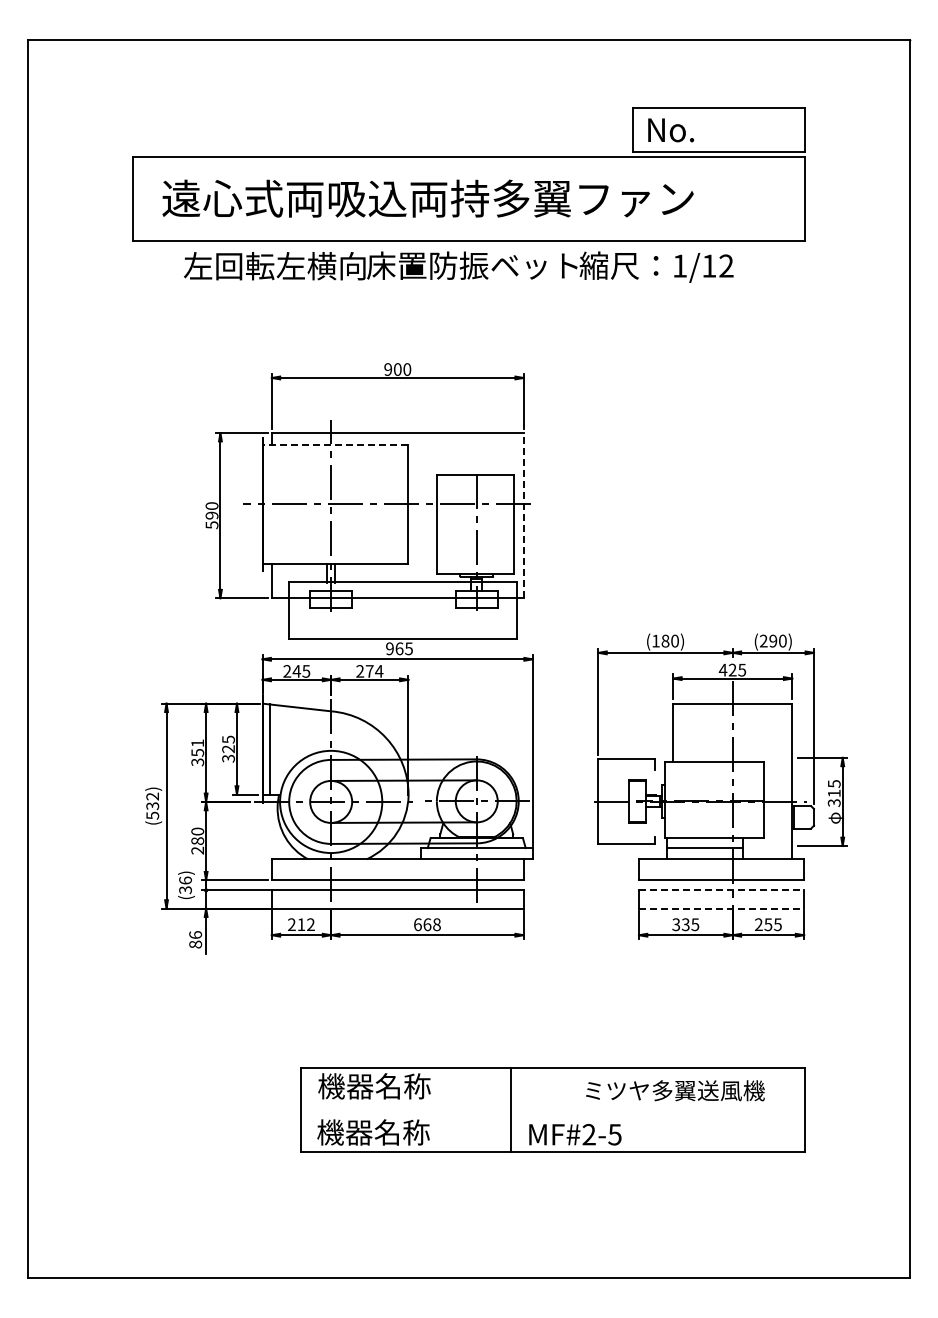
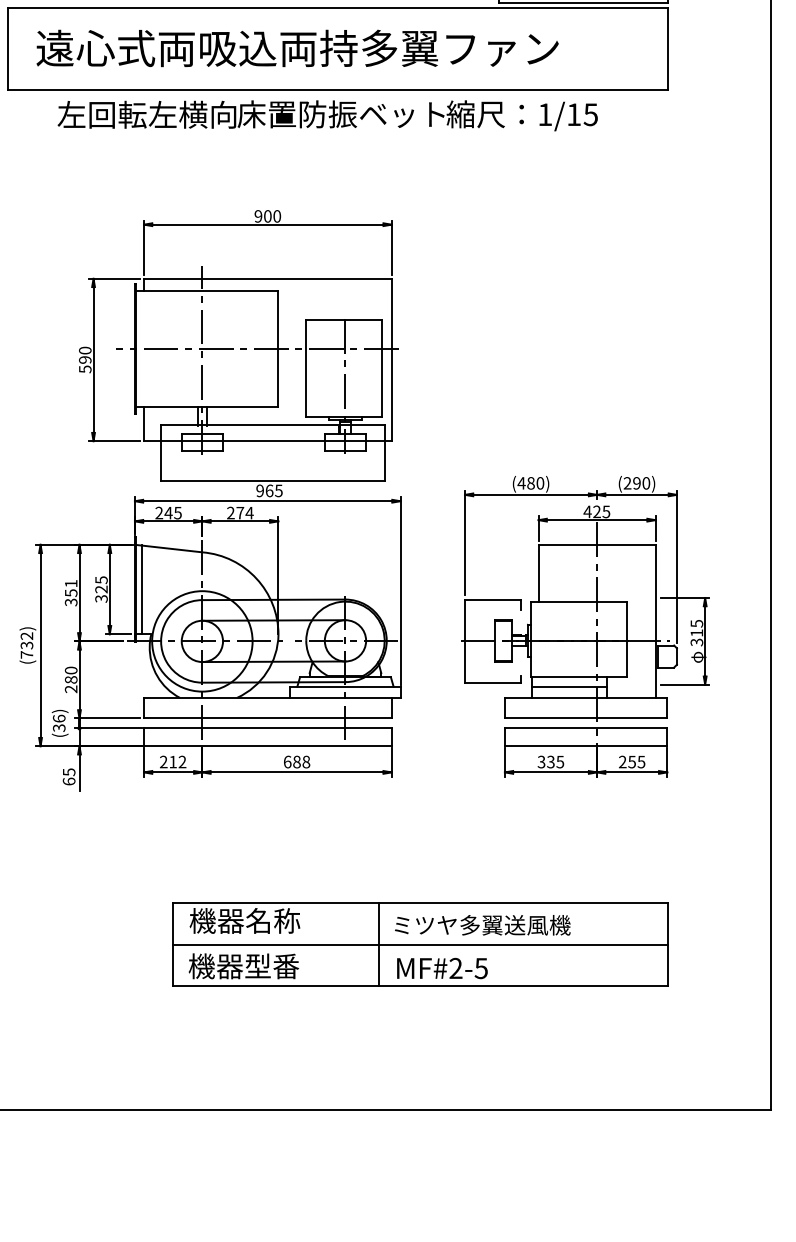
text: (726, 265) -> (590, 114), 1/12 -> 1/15
line: (335, 444) -> (206, 290), dashed -> solid
line: (523, 515) -> (391, 359), dashed -> solid
text: (655, 640) -> (521, 482), (180) -> (480)
text: (152, 815) -> (26, 654), (532) -> (732)
line: (721, 890) -> (586, 728), dashed -> solid
line: (721, 908) -> (586, 746), dashed -> solid
text: (427, 924) -> (297, 761), 668 -> 688
text: (195, 939) -> (69, 776), 86 -> 65
text: (675, 1090) -> (482, 925), moved
line: (552, 1110) -> (419, 944), added
text: (401, 1132) -> (271, 966), 機器名称 -> 機器型番

